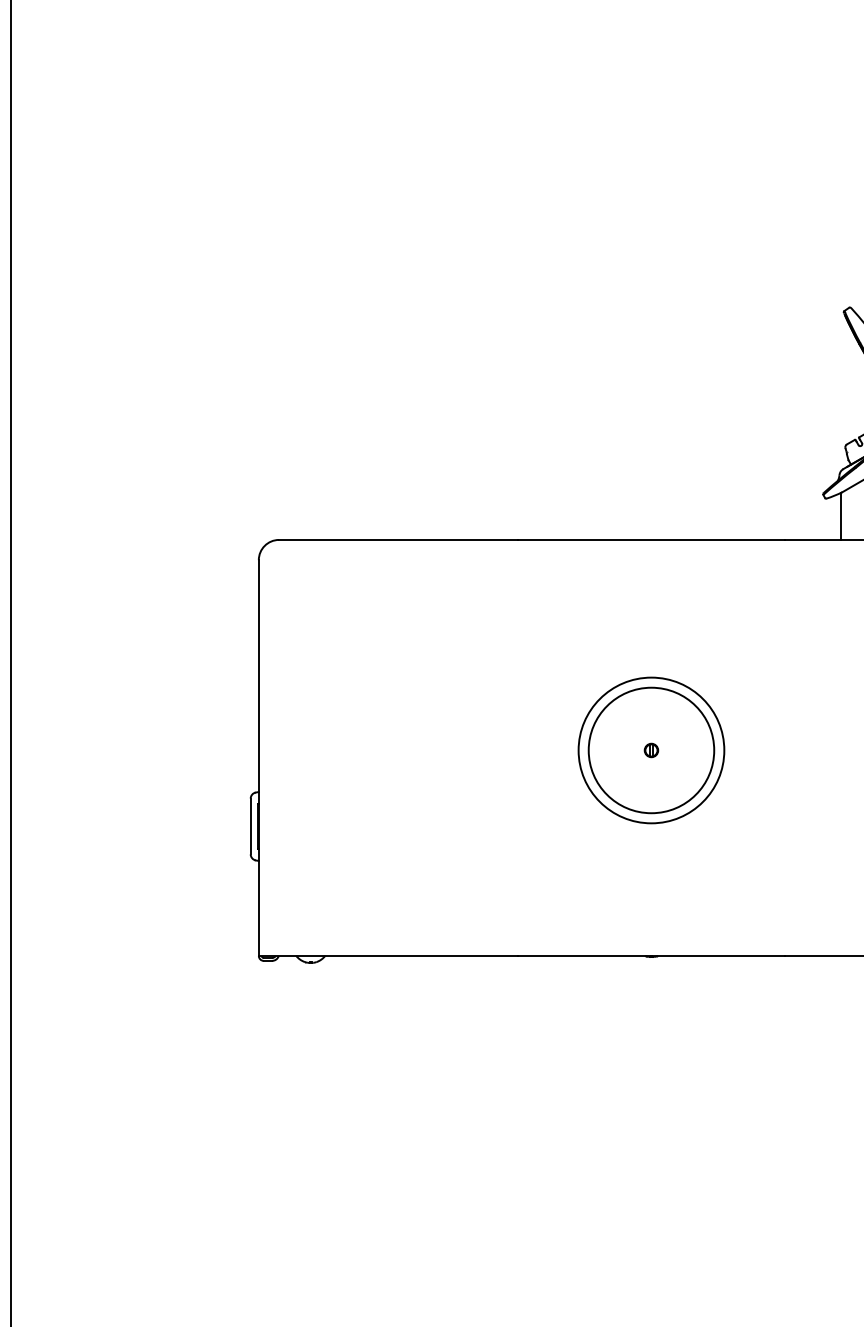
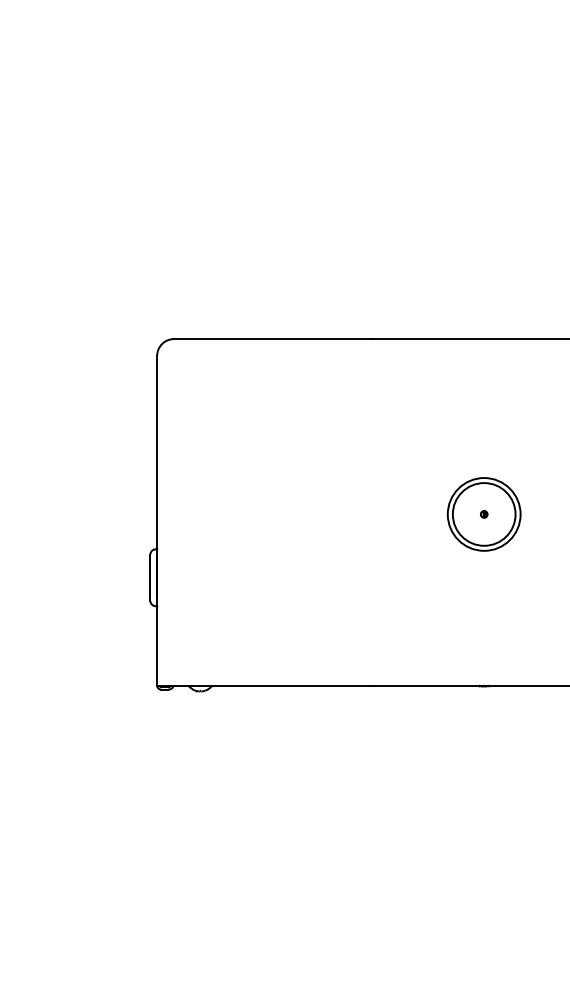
part: (651, 750) -> (484, 514), size x0.6

